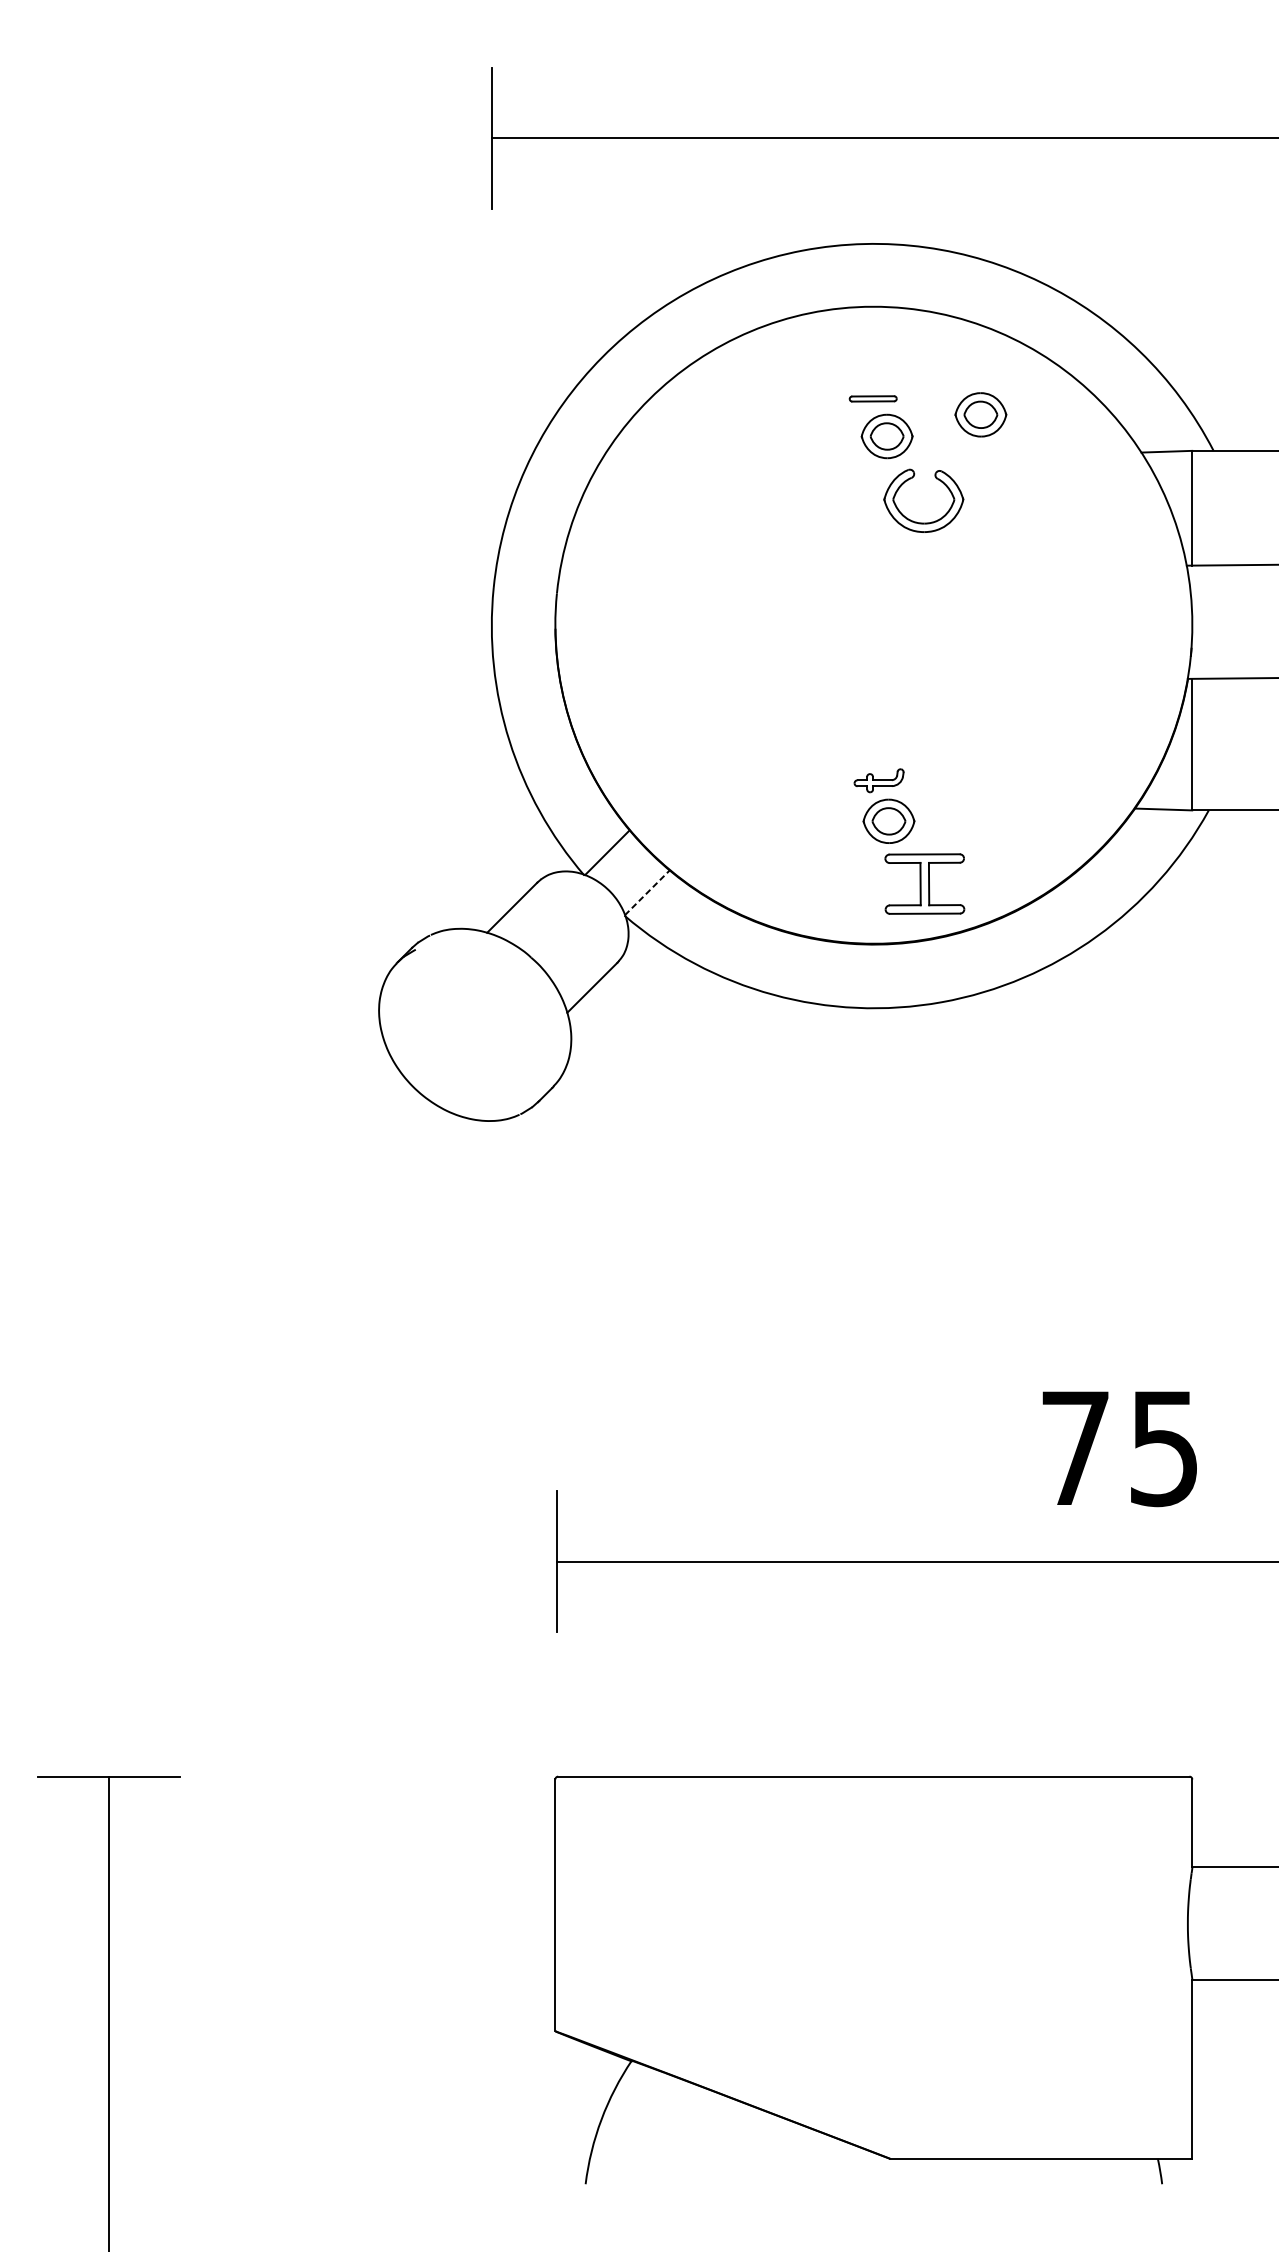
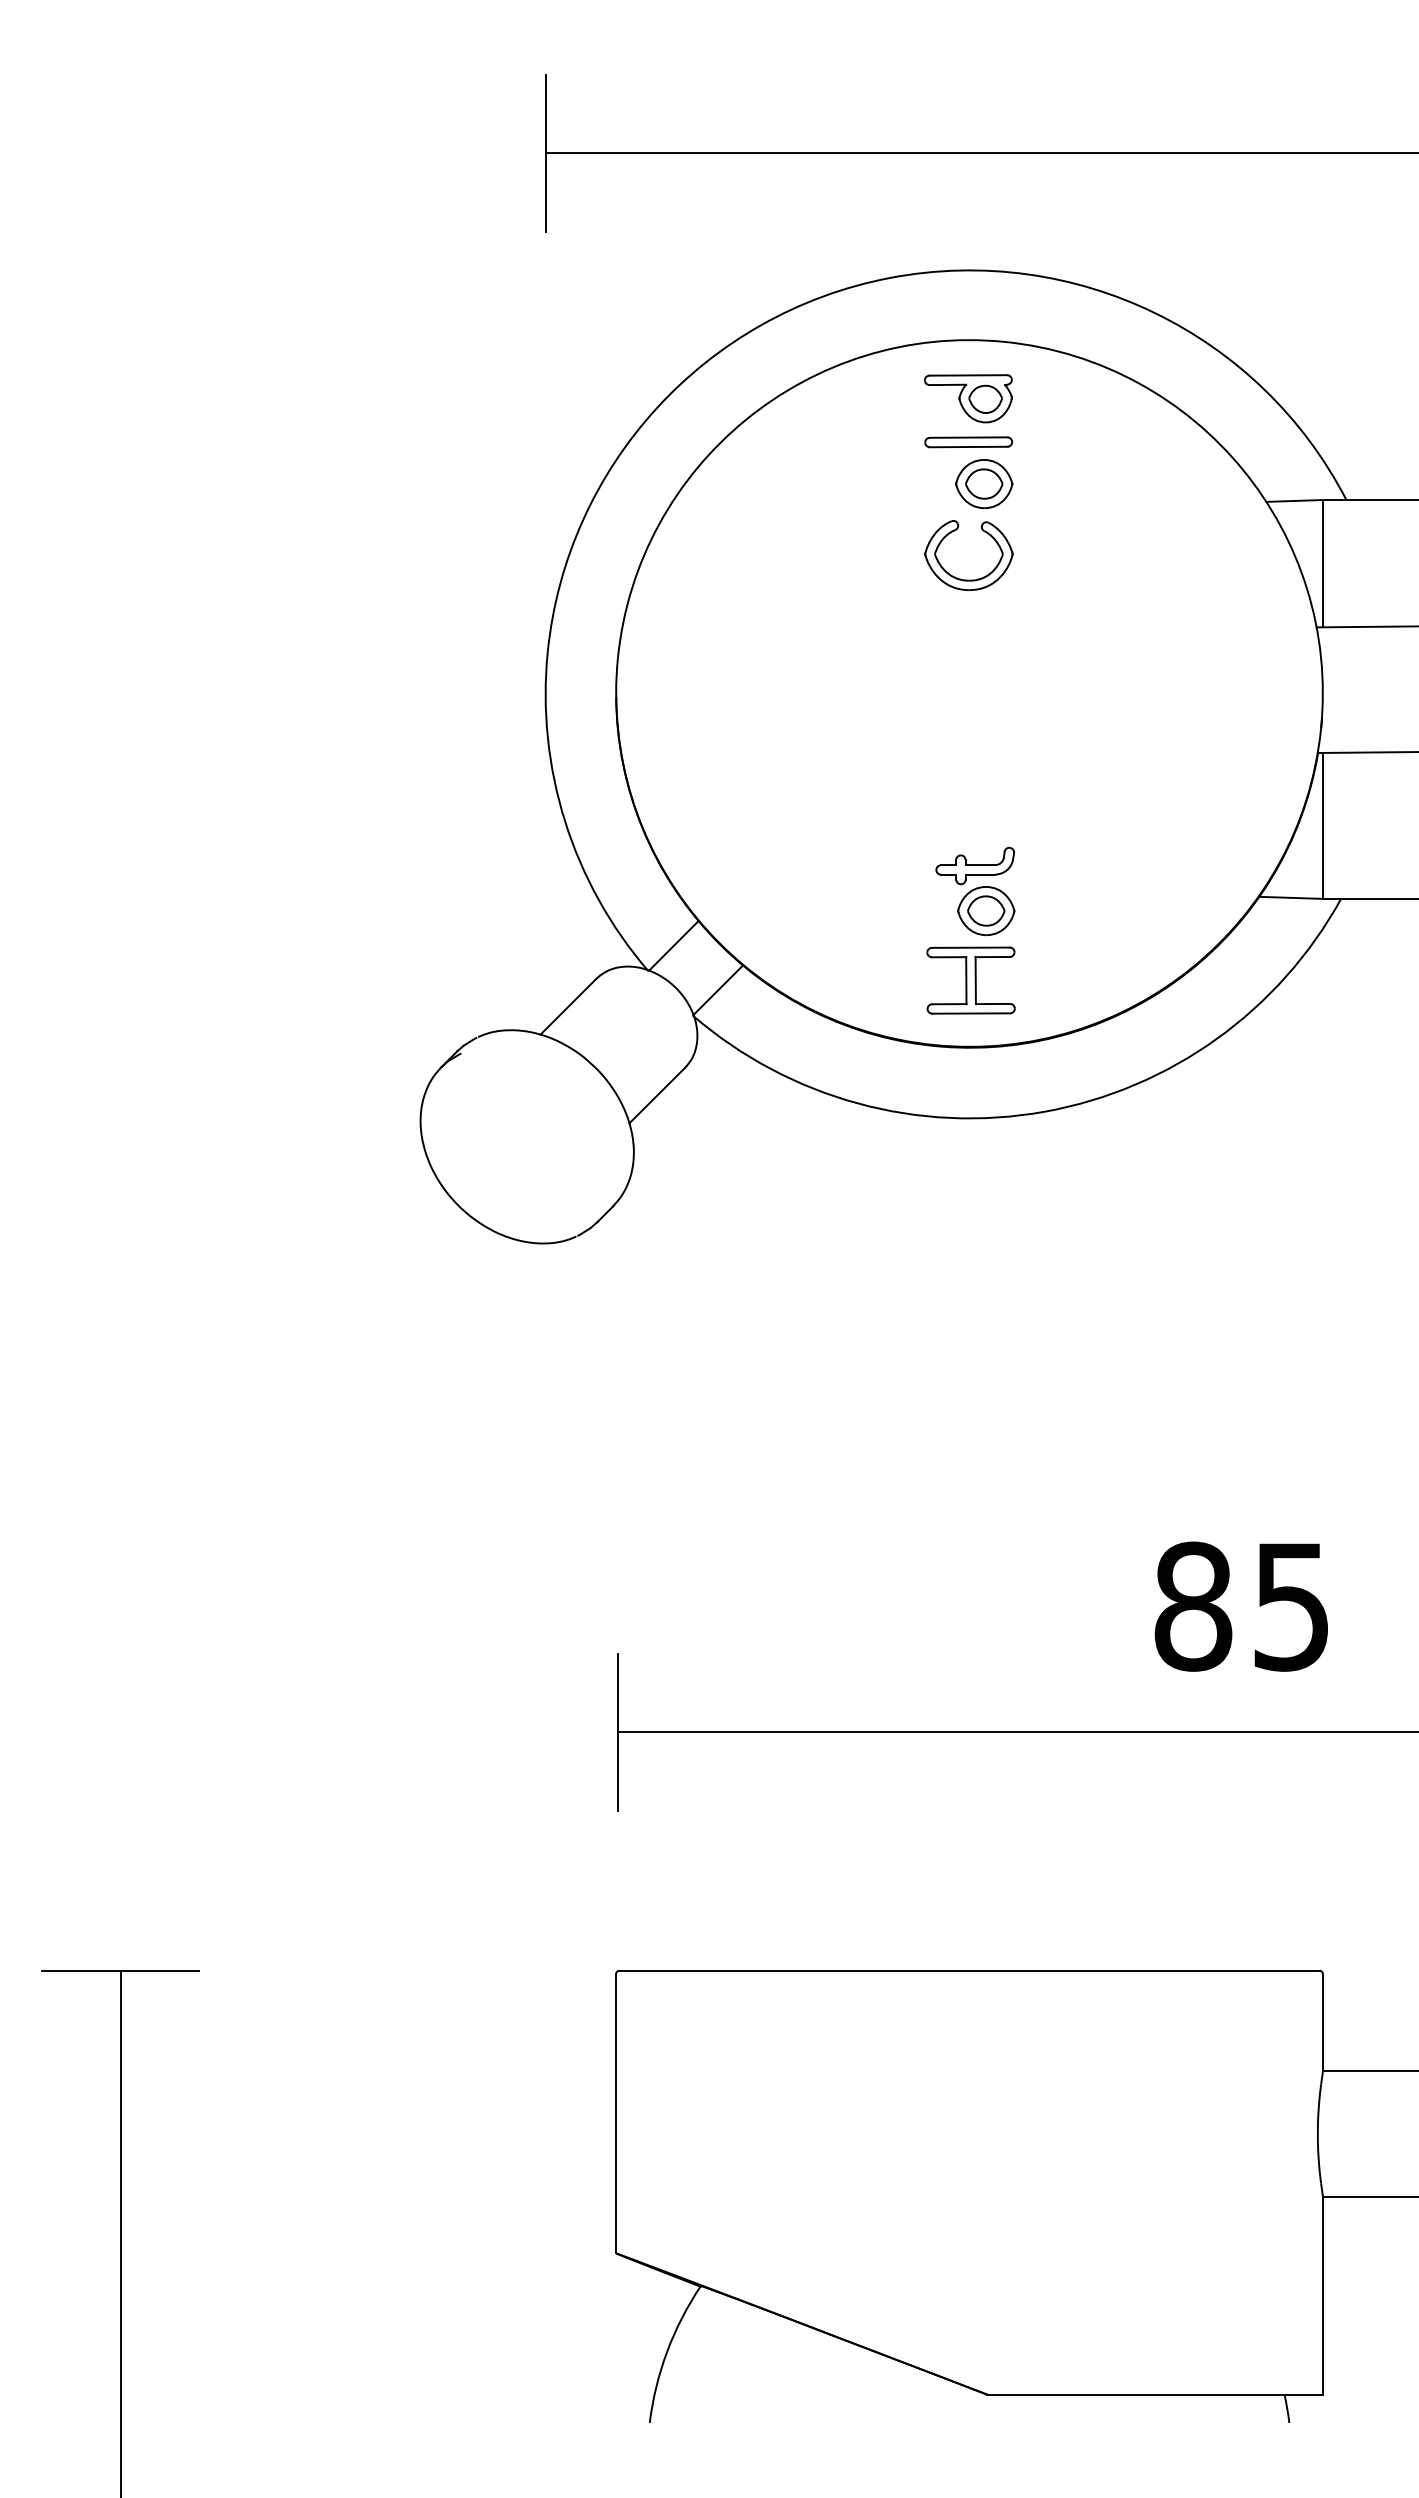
part: (872, 359) -> (968, 398), added
part: (872, 399) -> (968, 442), size x1.67
part: (981, 415) -> (1088, 460), removed
part: (923, 522) -> (968, 579), moved
part: (879, 780) -> (975, 865), size x1.43
part: (924, 883) -> (970, 980), moved
line: (647, 892) -> (718, 990), dashed -> solid
text: (1075, 1448) -> (1193, 1606), 75 -> 85

